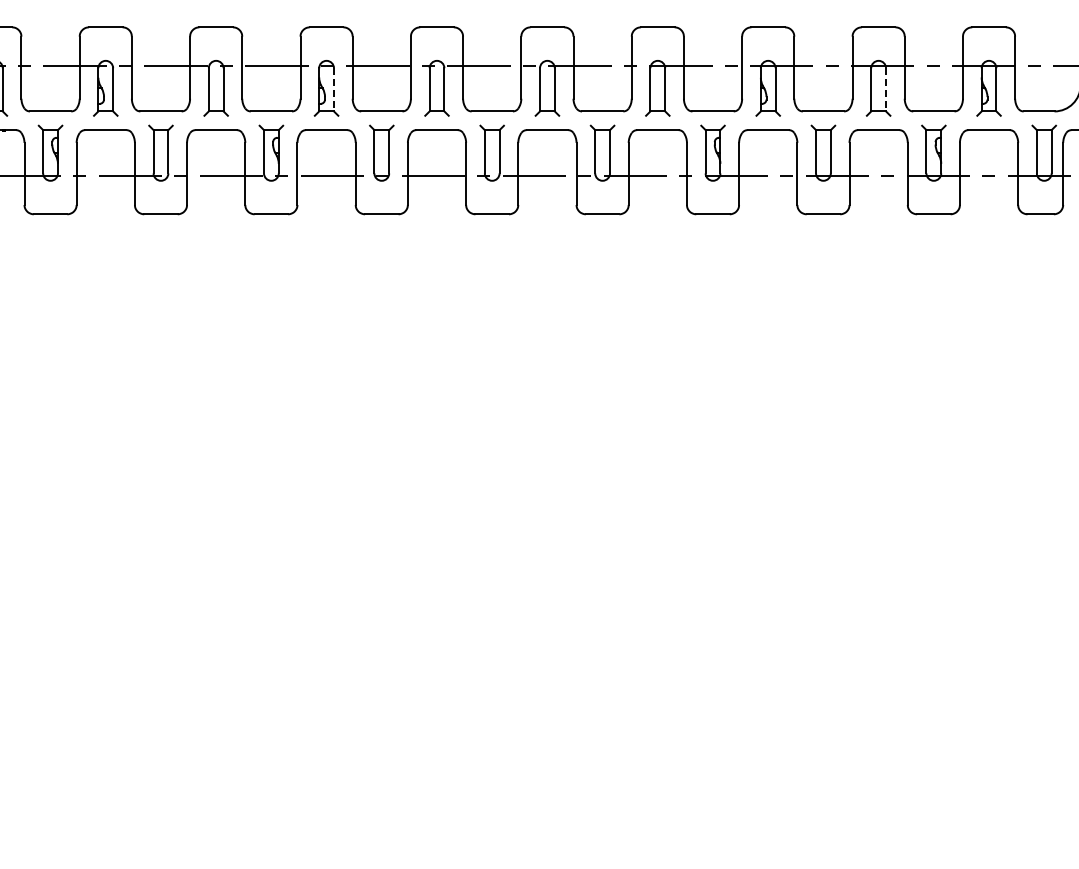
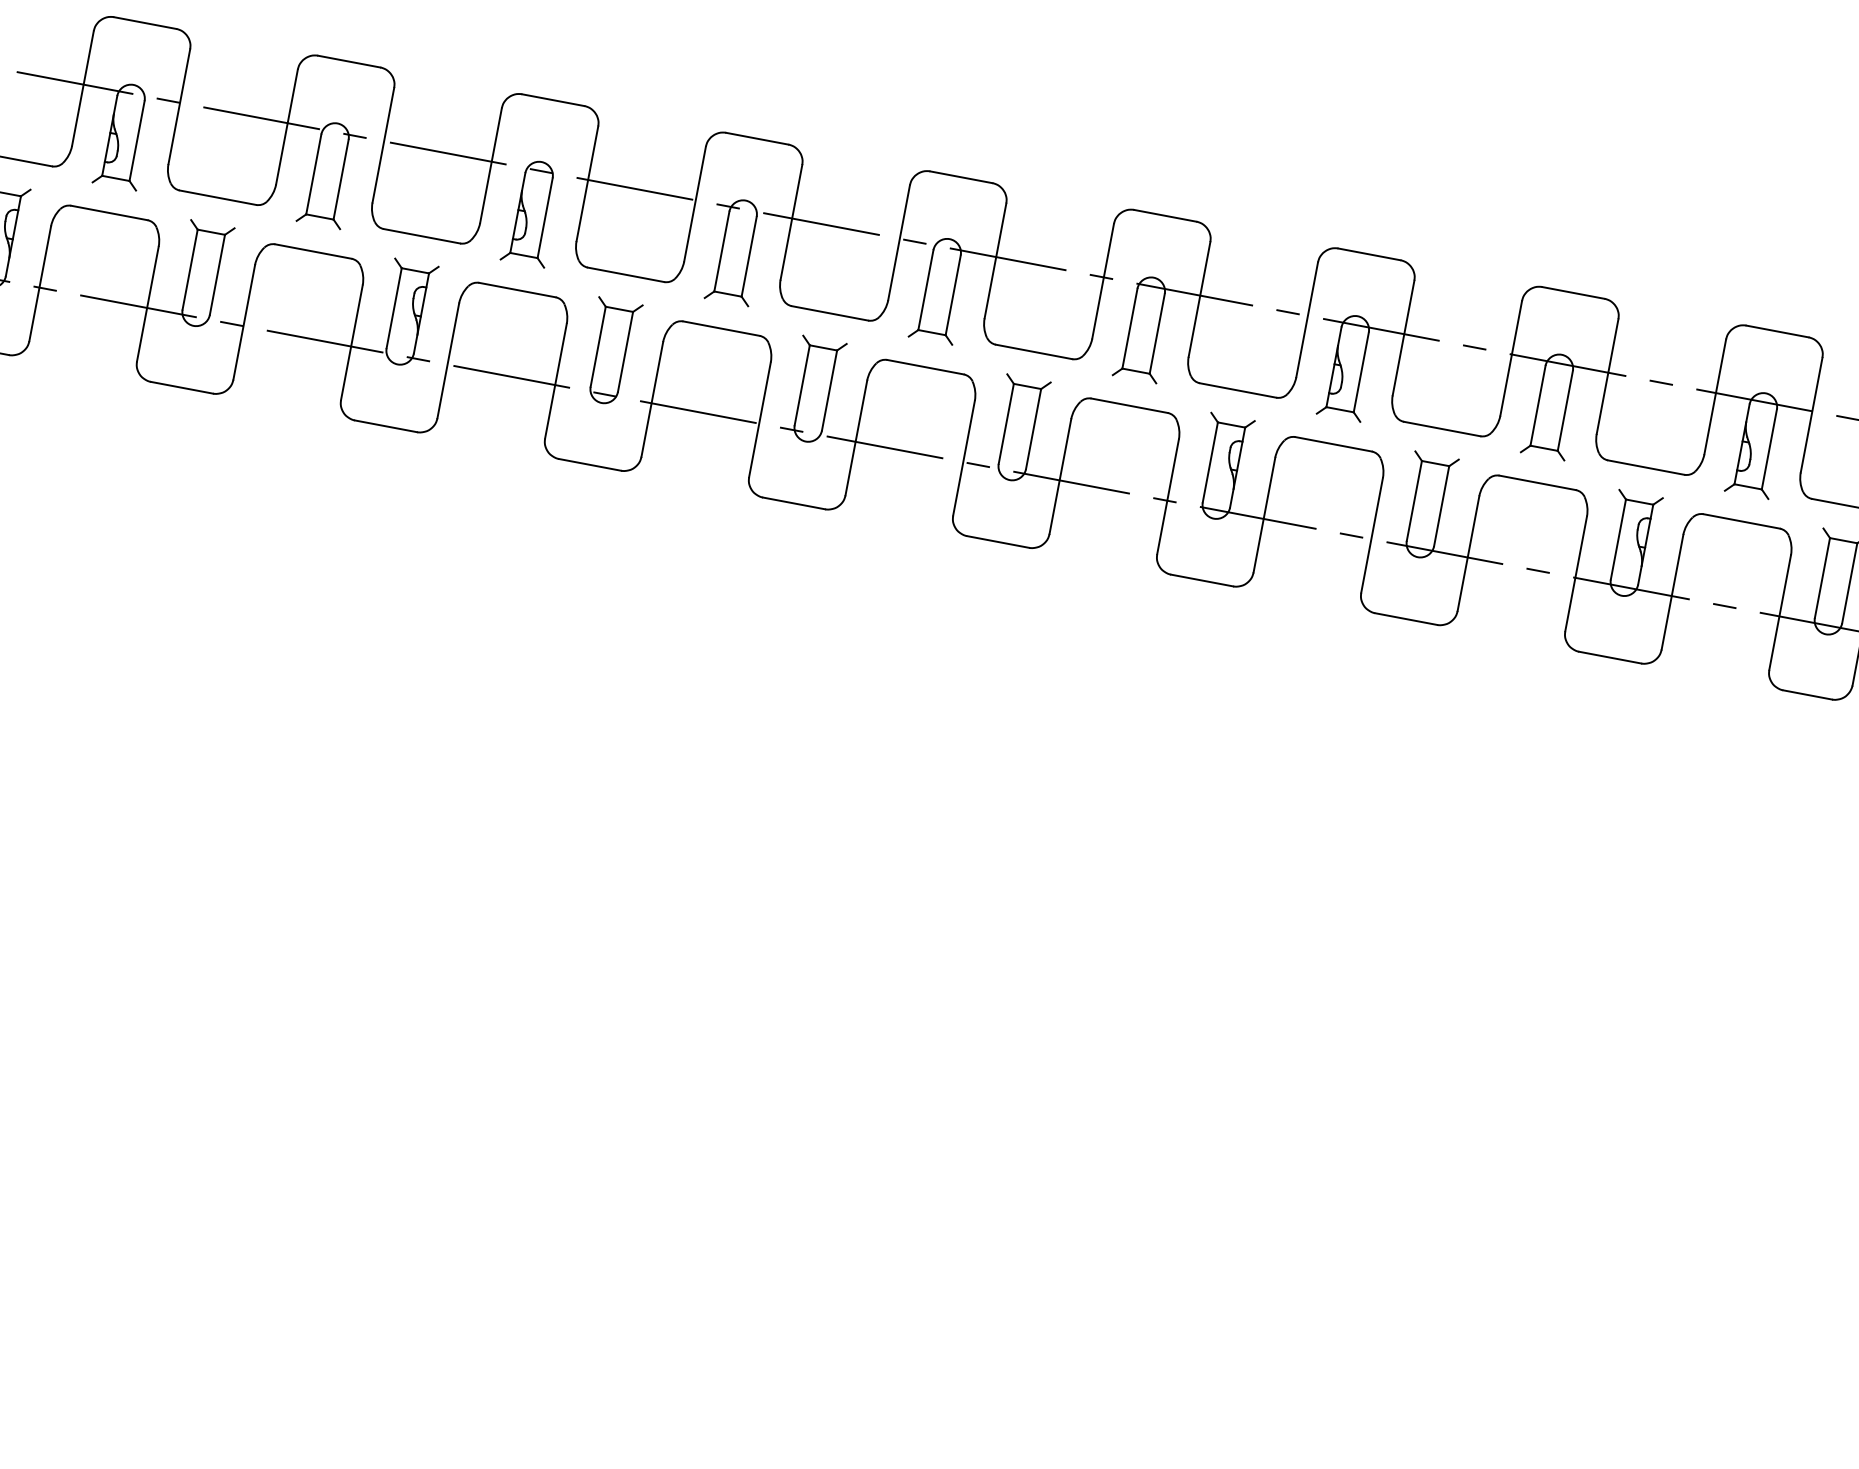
line: (333, 89) -> (544, 217), dashed -> solid
line: (886, 89) -> (1566, 410), dashed -> solid

